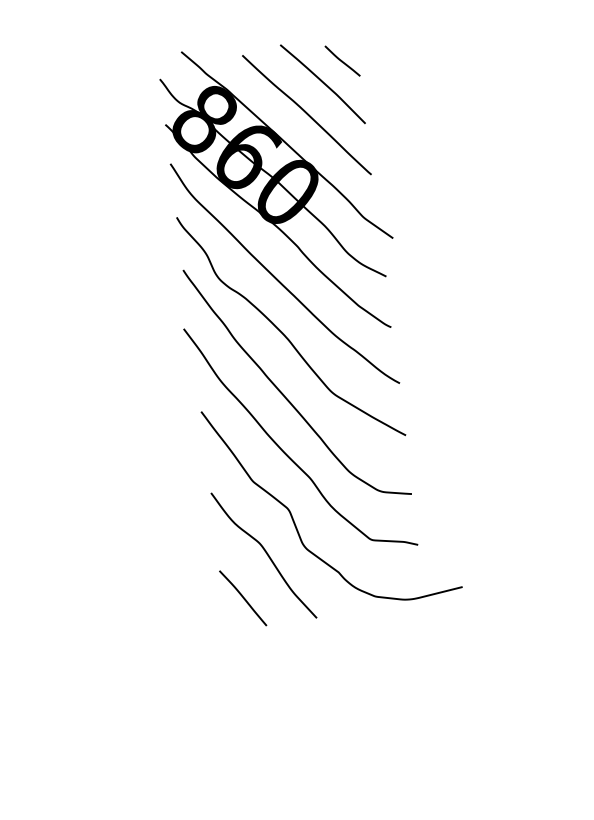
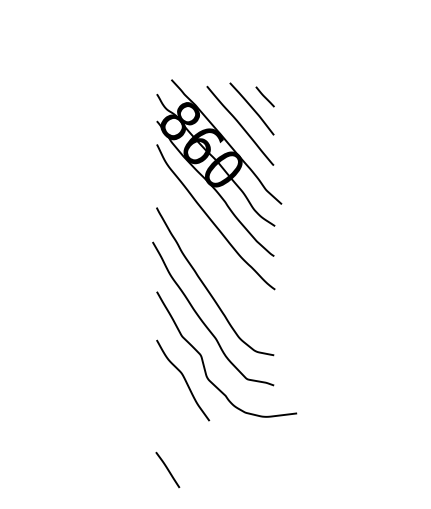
curve: (284, 332) -> (211, 251), removed
line: (242, 597) -> (167, 469), moved

